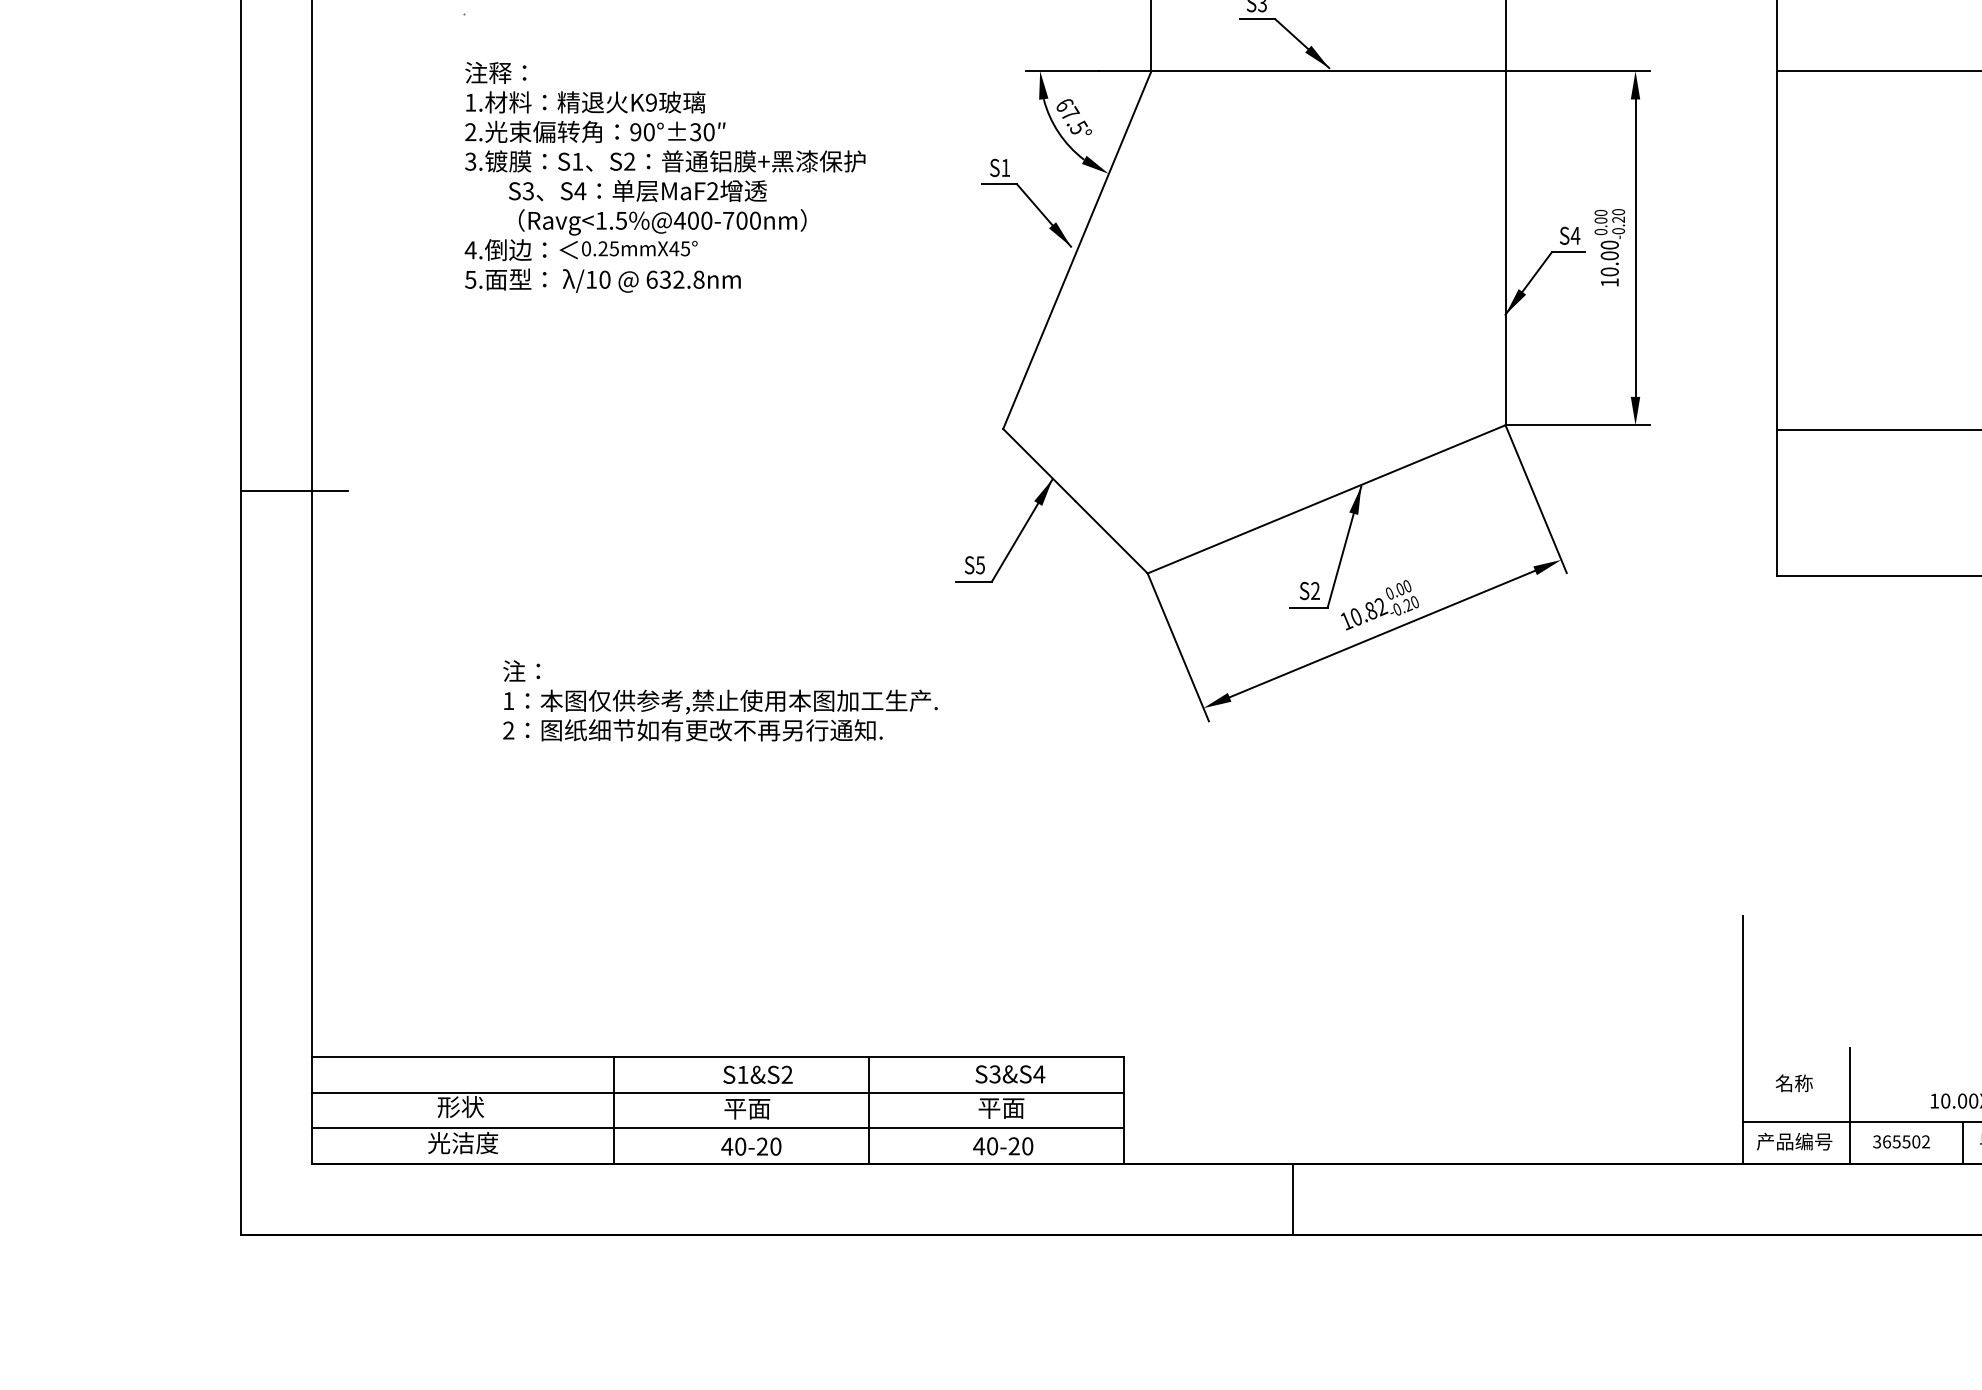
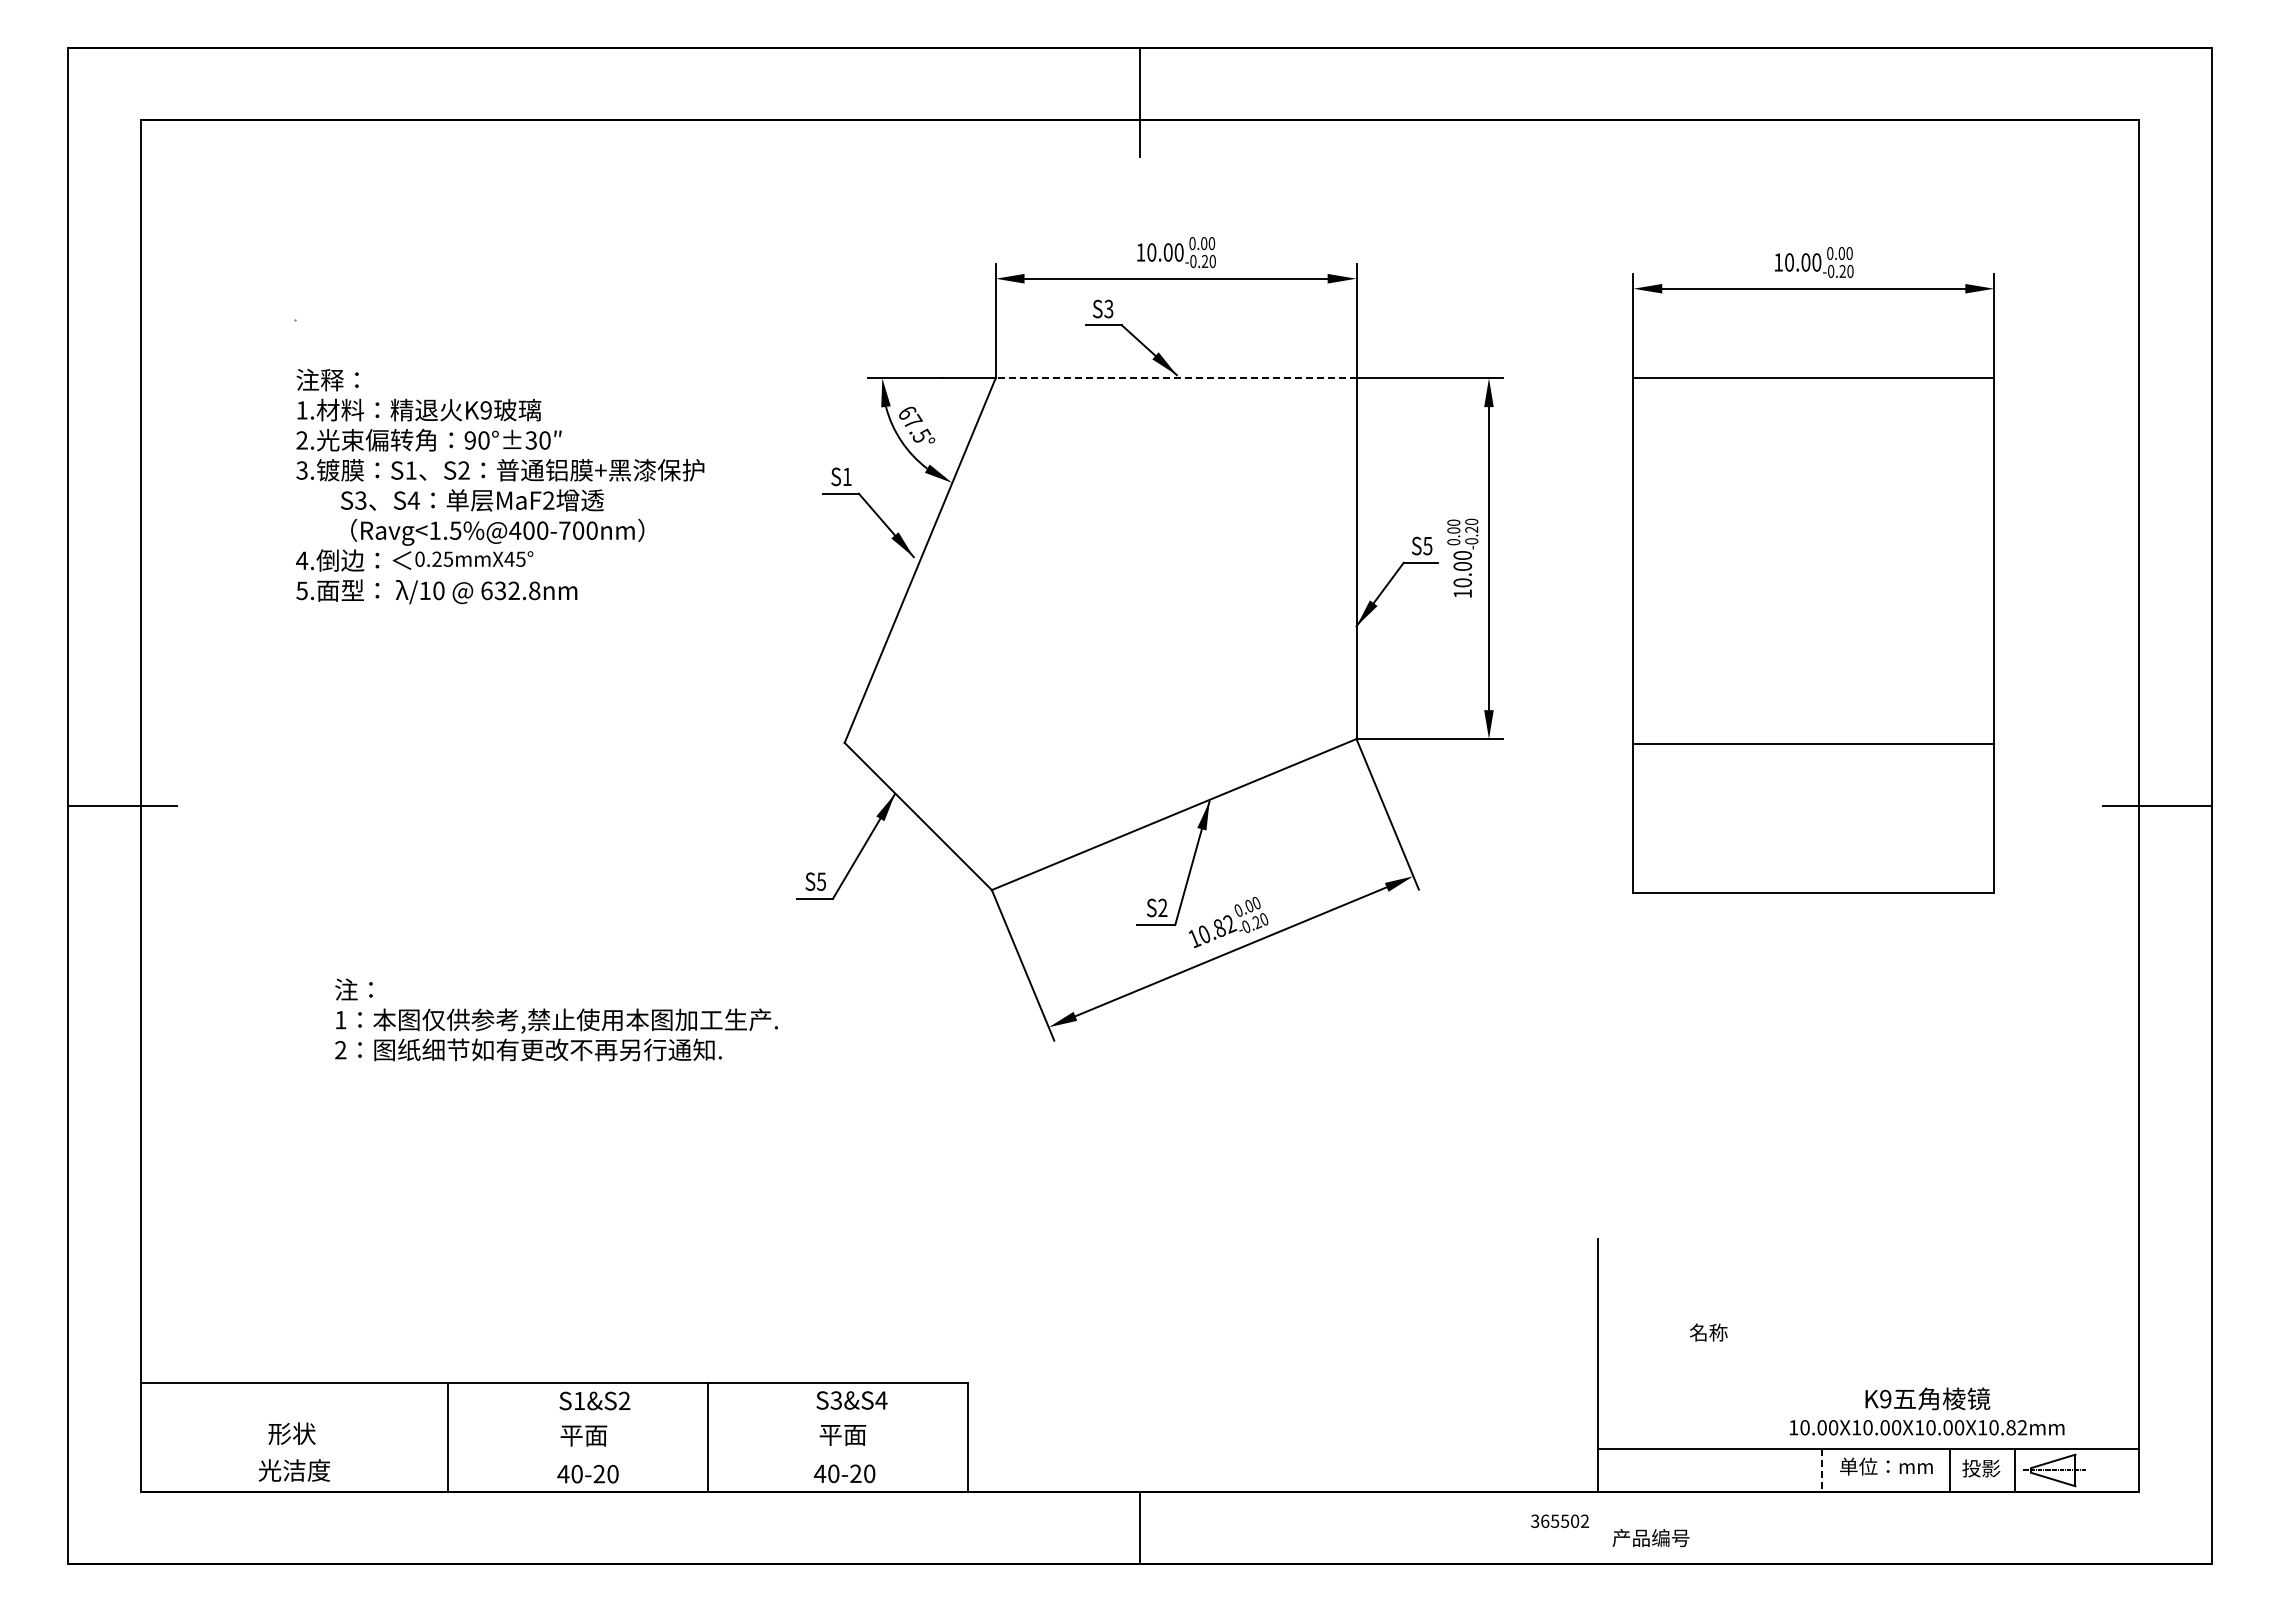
line: (1327, 71) -> (1175, 378), solid -> dashed
text: (1575, 236) -> (1427, 546), S4 -> S5
text: (1794, 1083) -> (1708, 1332), moved
line: (717, 1093) -> (553, 1419), removed
line: (1849, 1105) -> (1707, 1432), removed
line: (717, 1128) -> (553, 1455), removed
text: (1902, 1141) -> (1560, 1520), moved
text: (1794, 1142) -> (1650, 1538), moved
line: (1962, 1143) -> (1822, 1470), solid -> dashed

